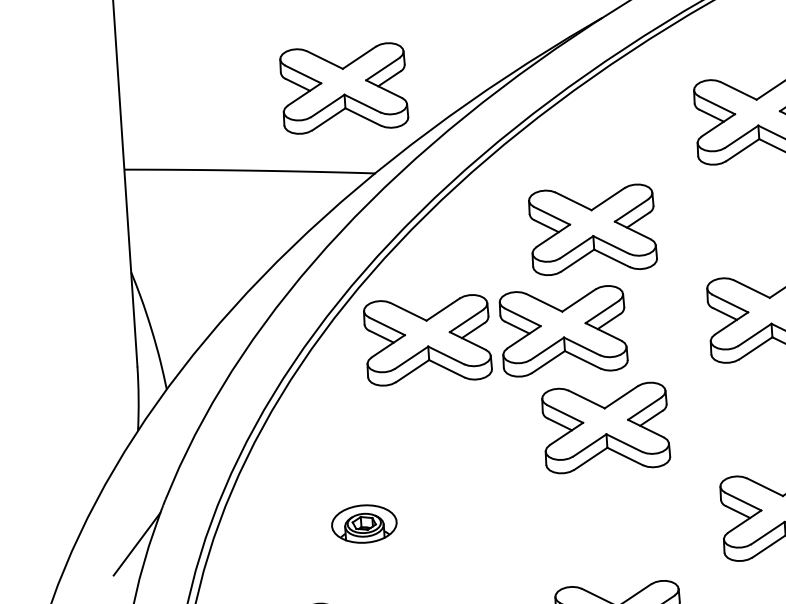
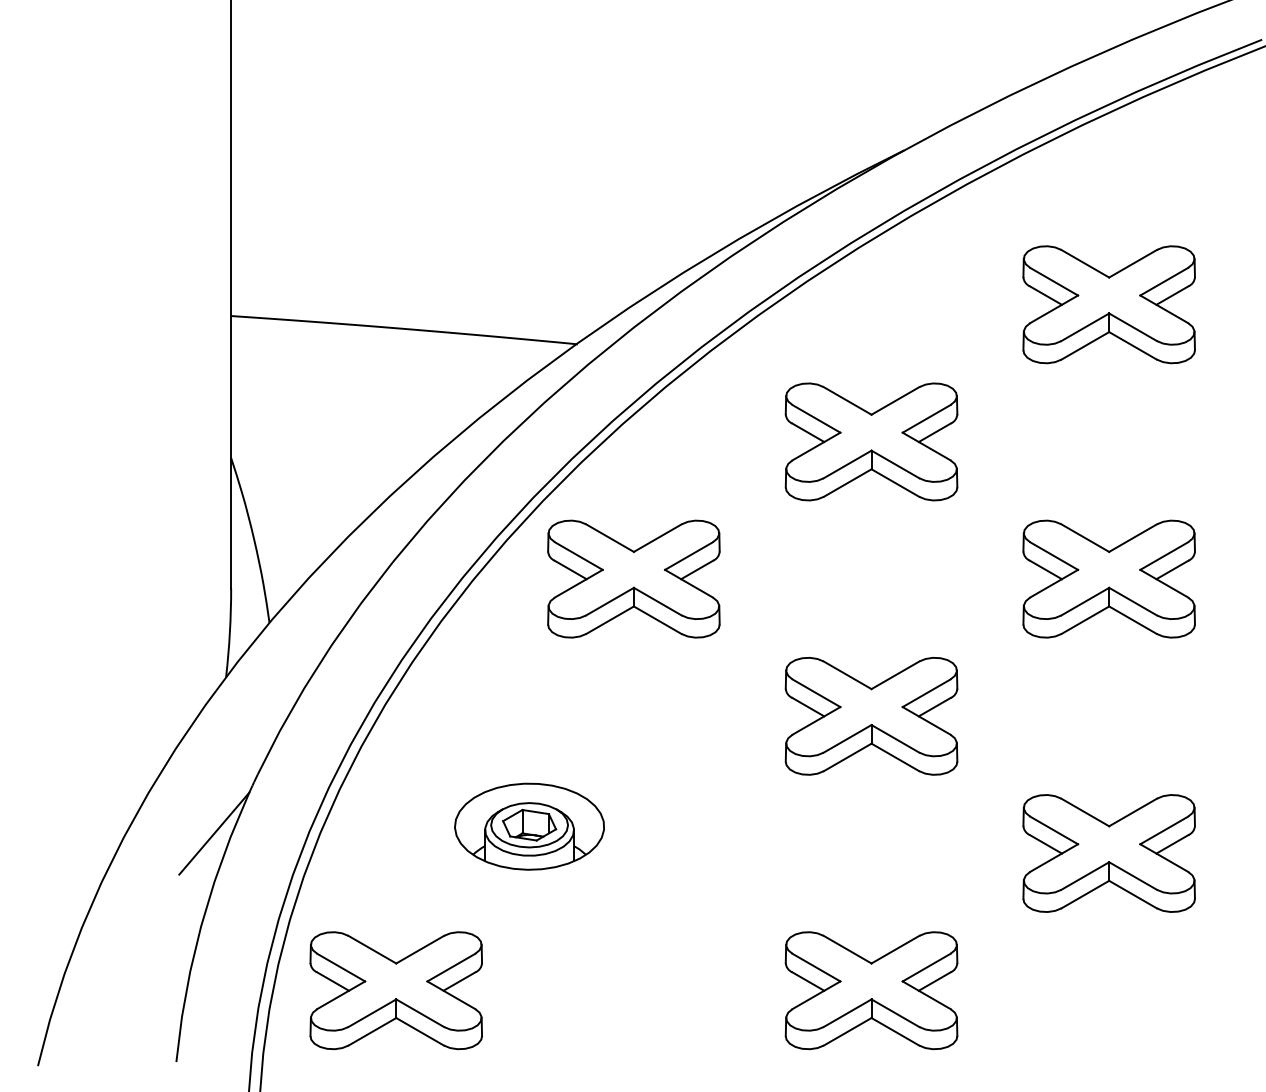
part: (344, 88) -> (541, 224), removed
part: (563, 330) -> (821, 578), removed
part: (364, 523) -> (529, 826), size x1.67

